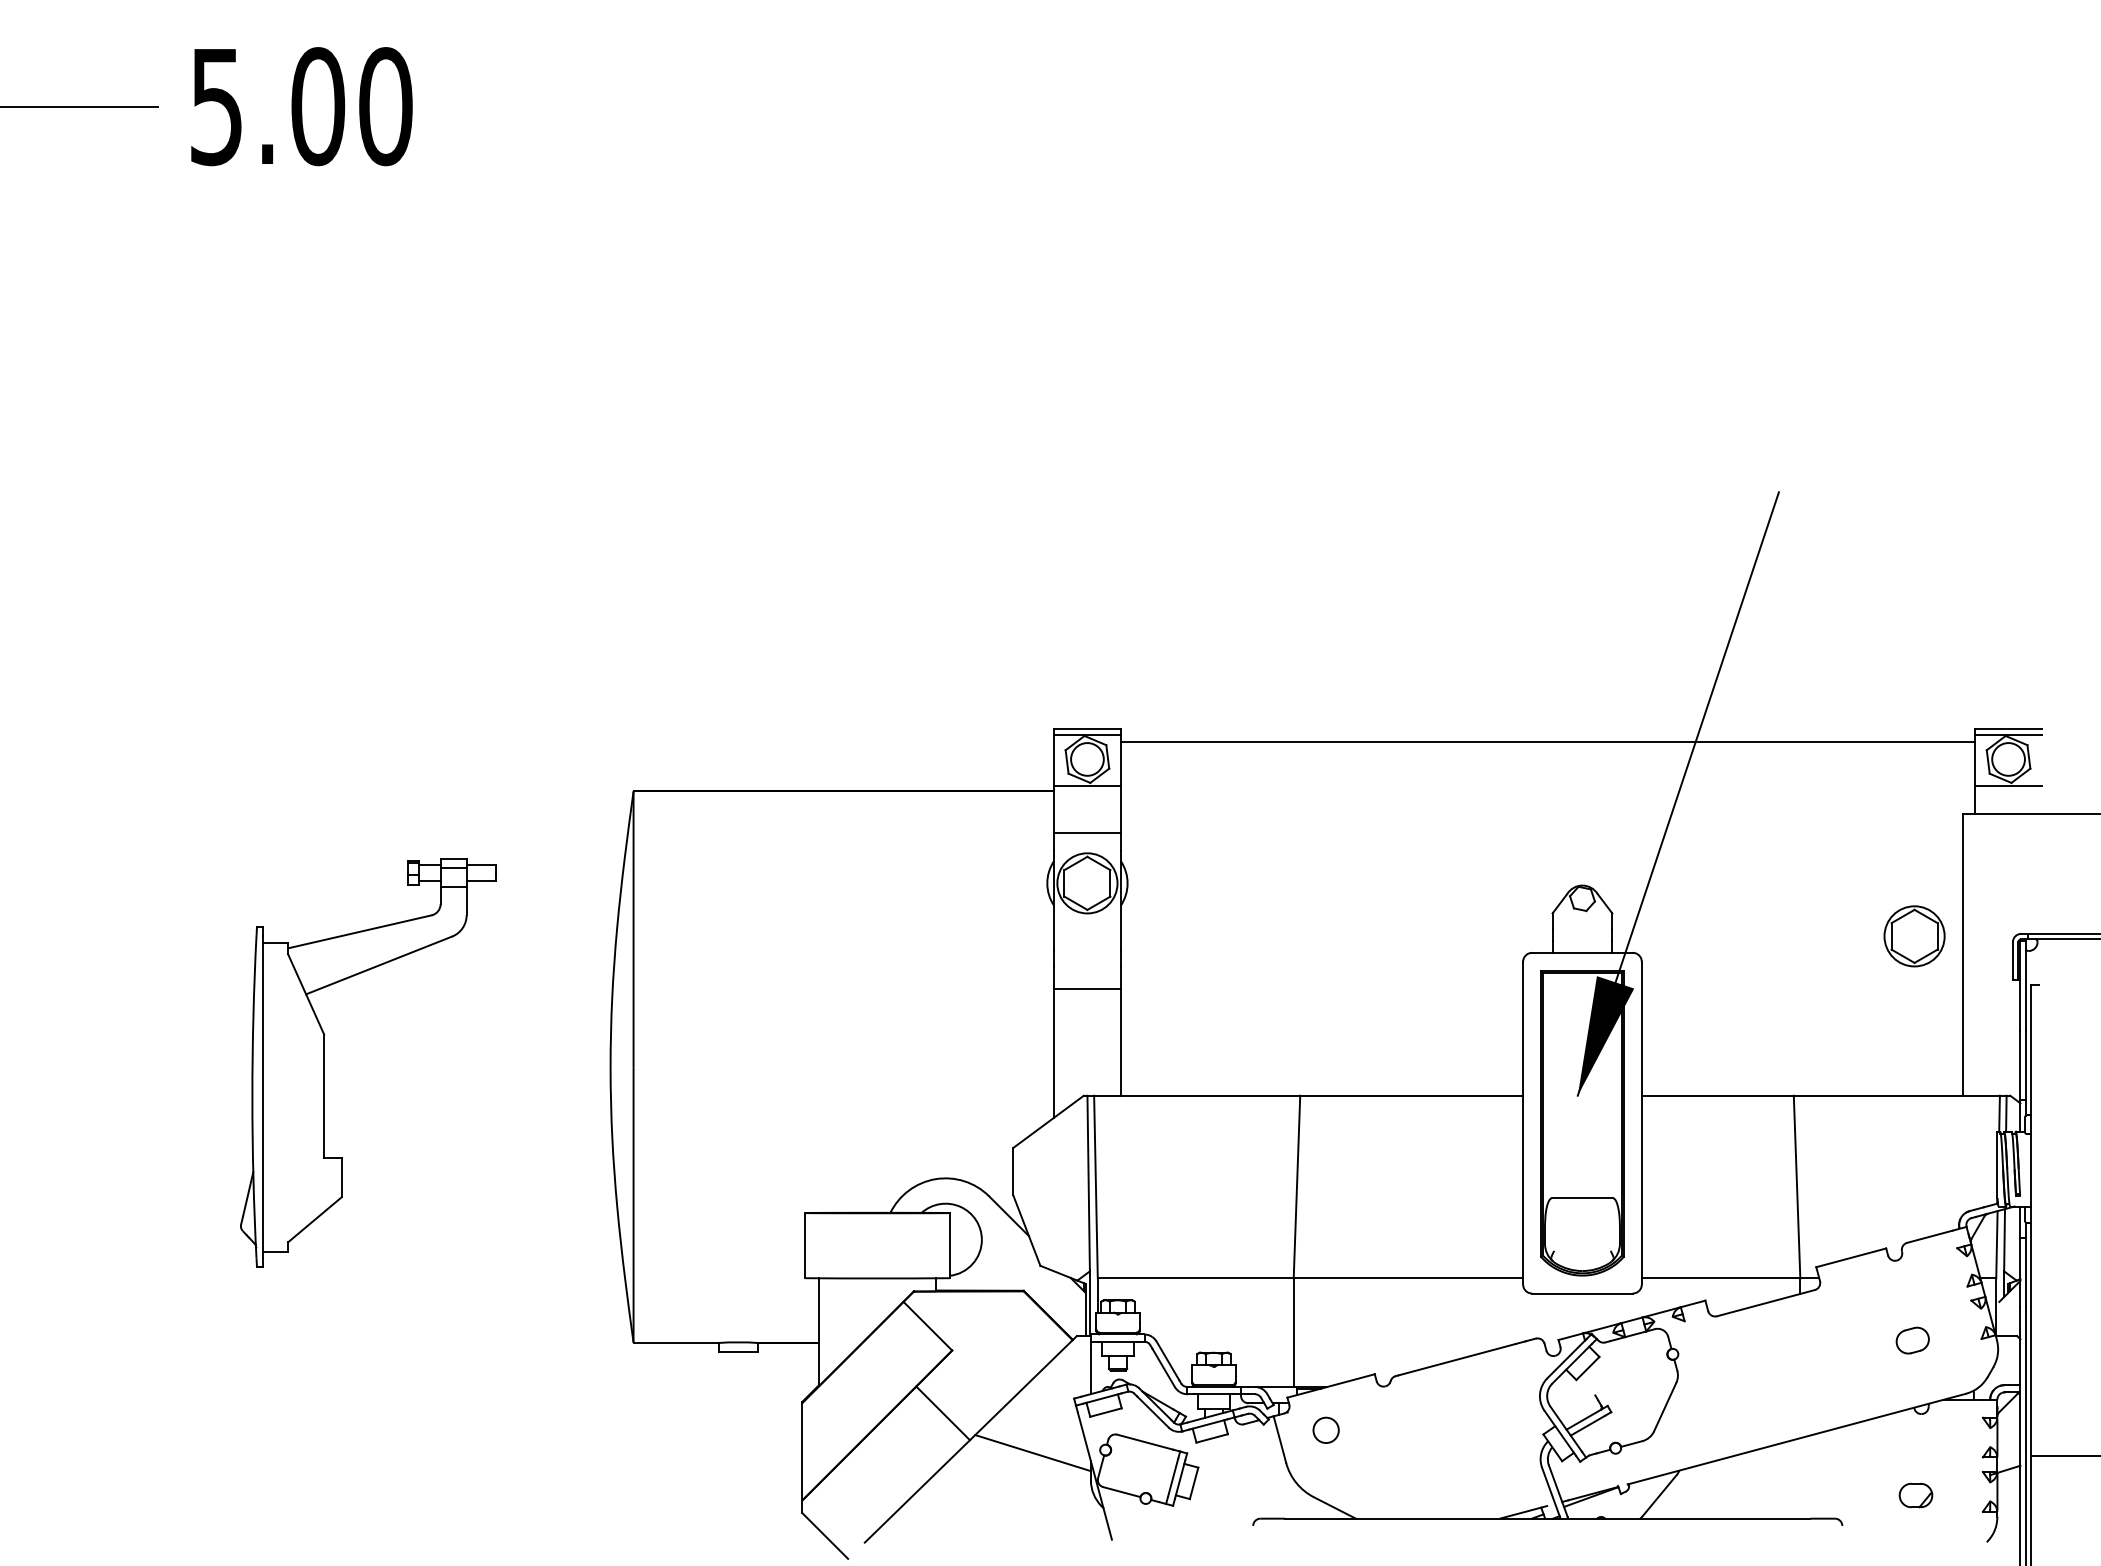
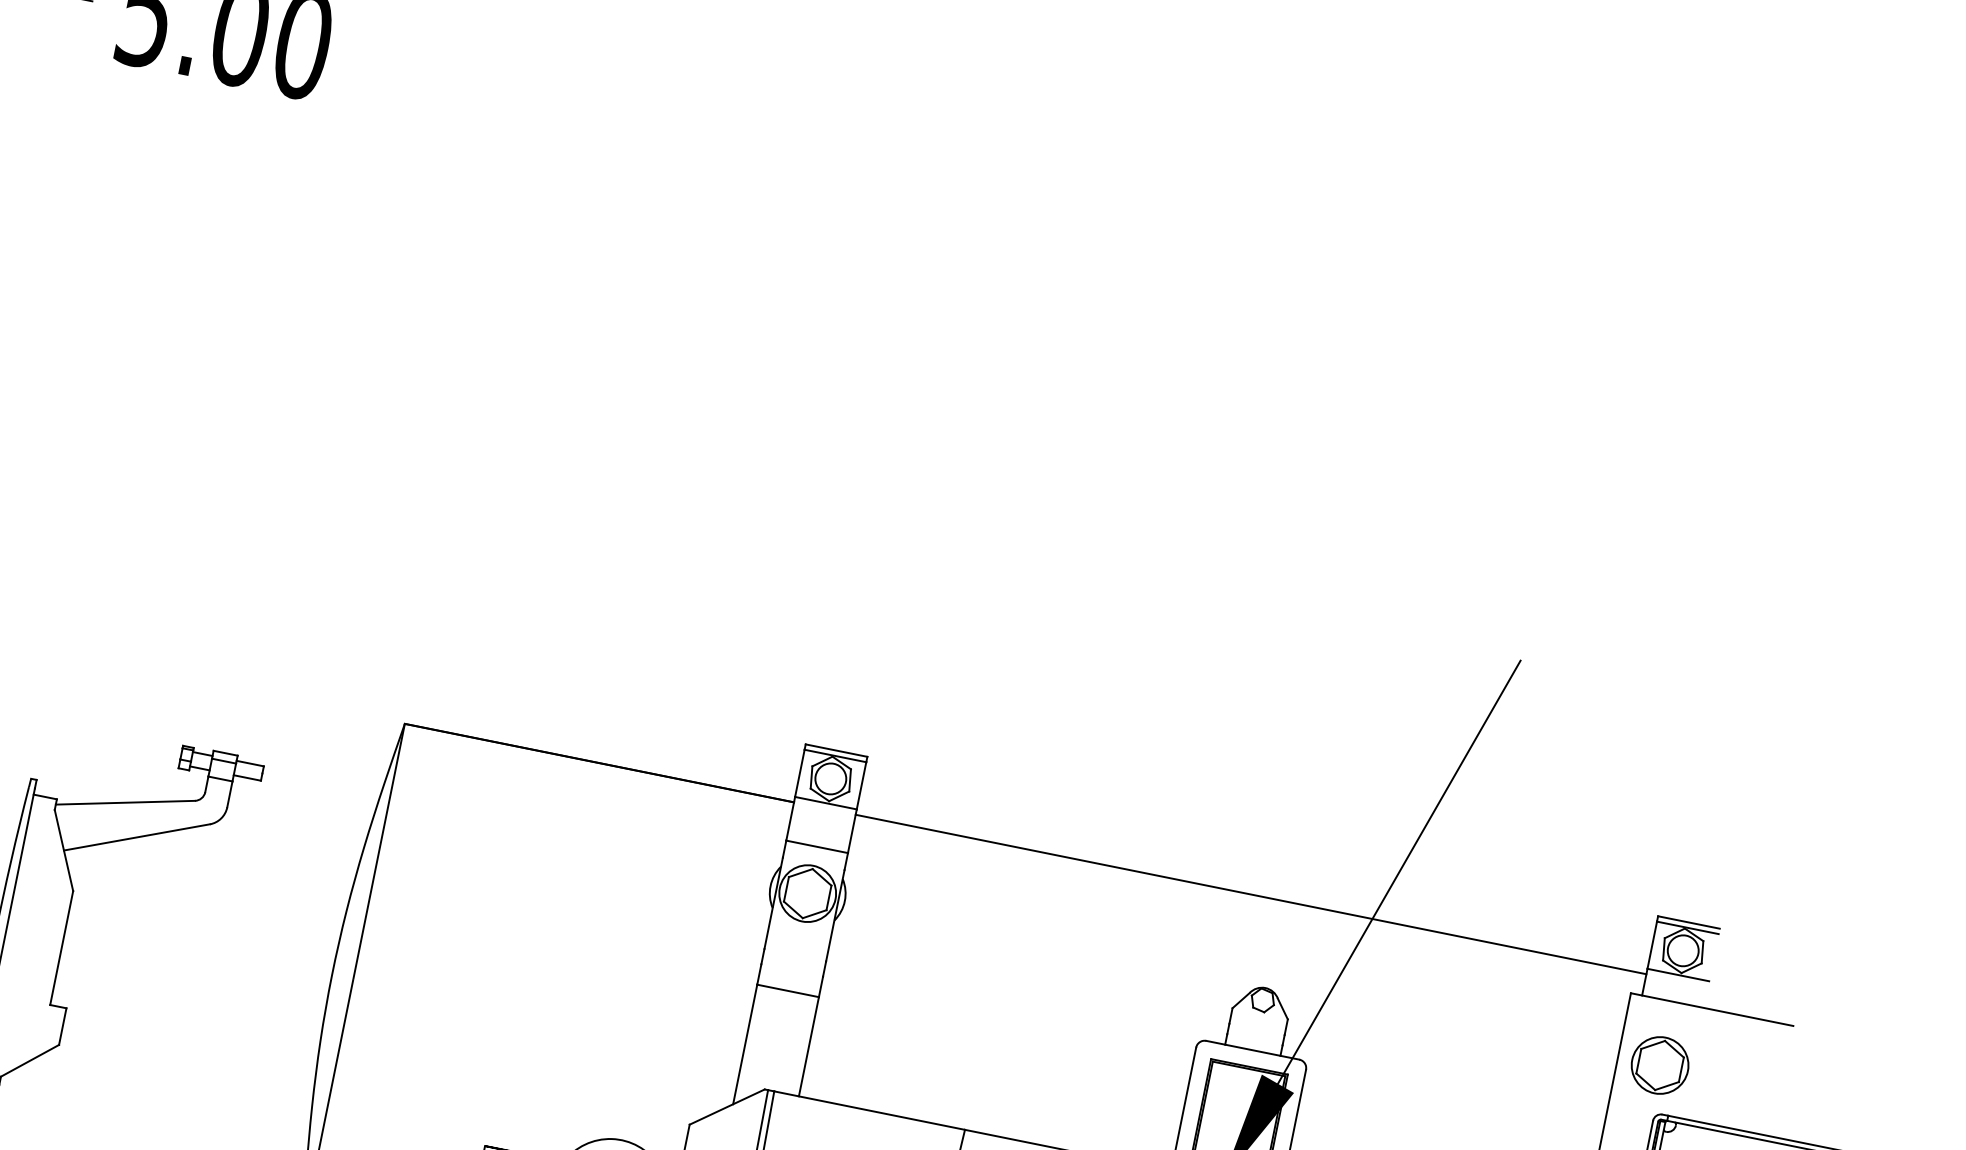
line: (1547, 742) -> (1250, 894), moved
part: (1914, 936) -> (1660, 1065), moved

